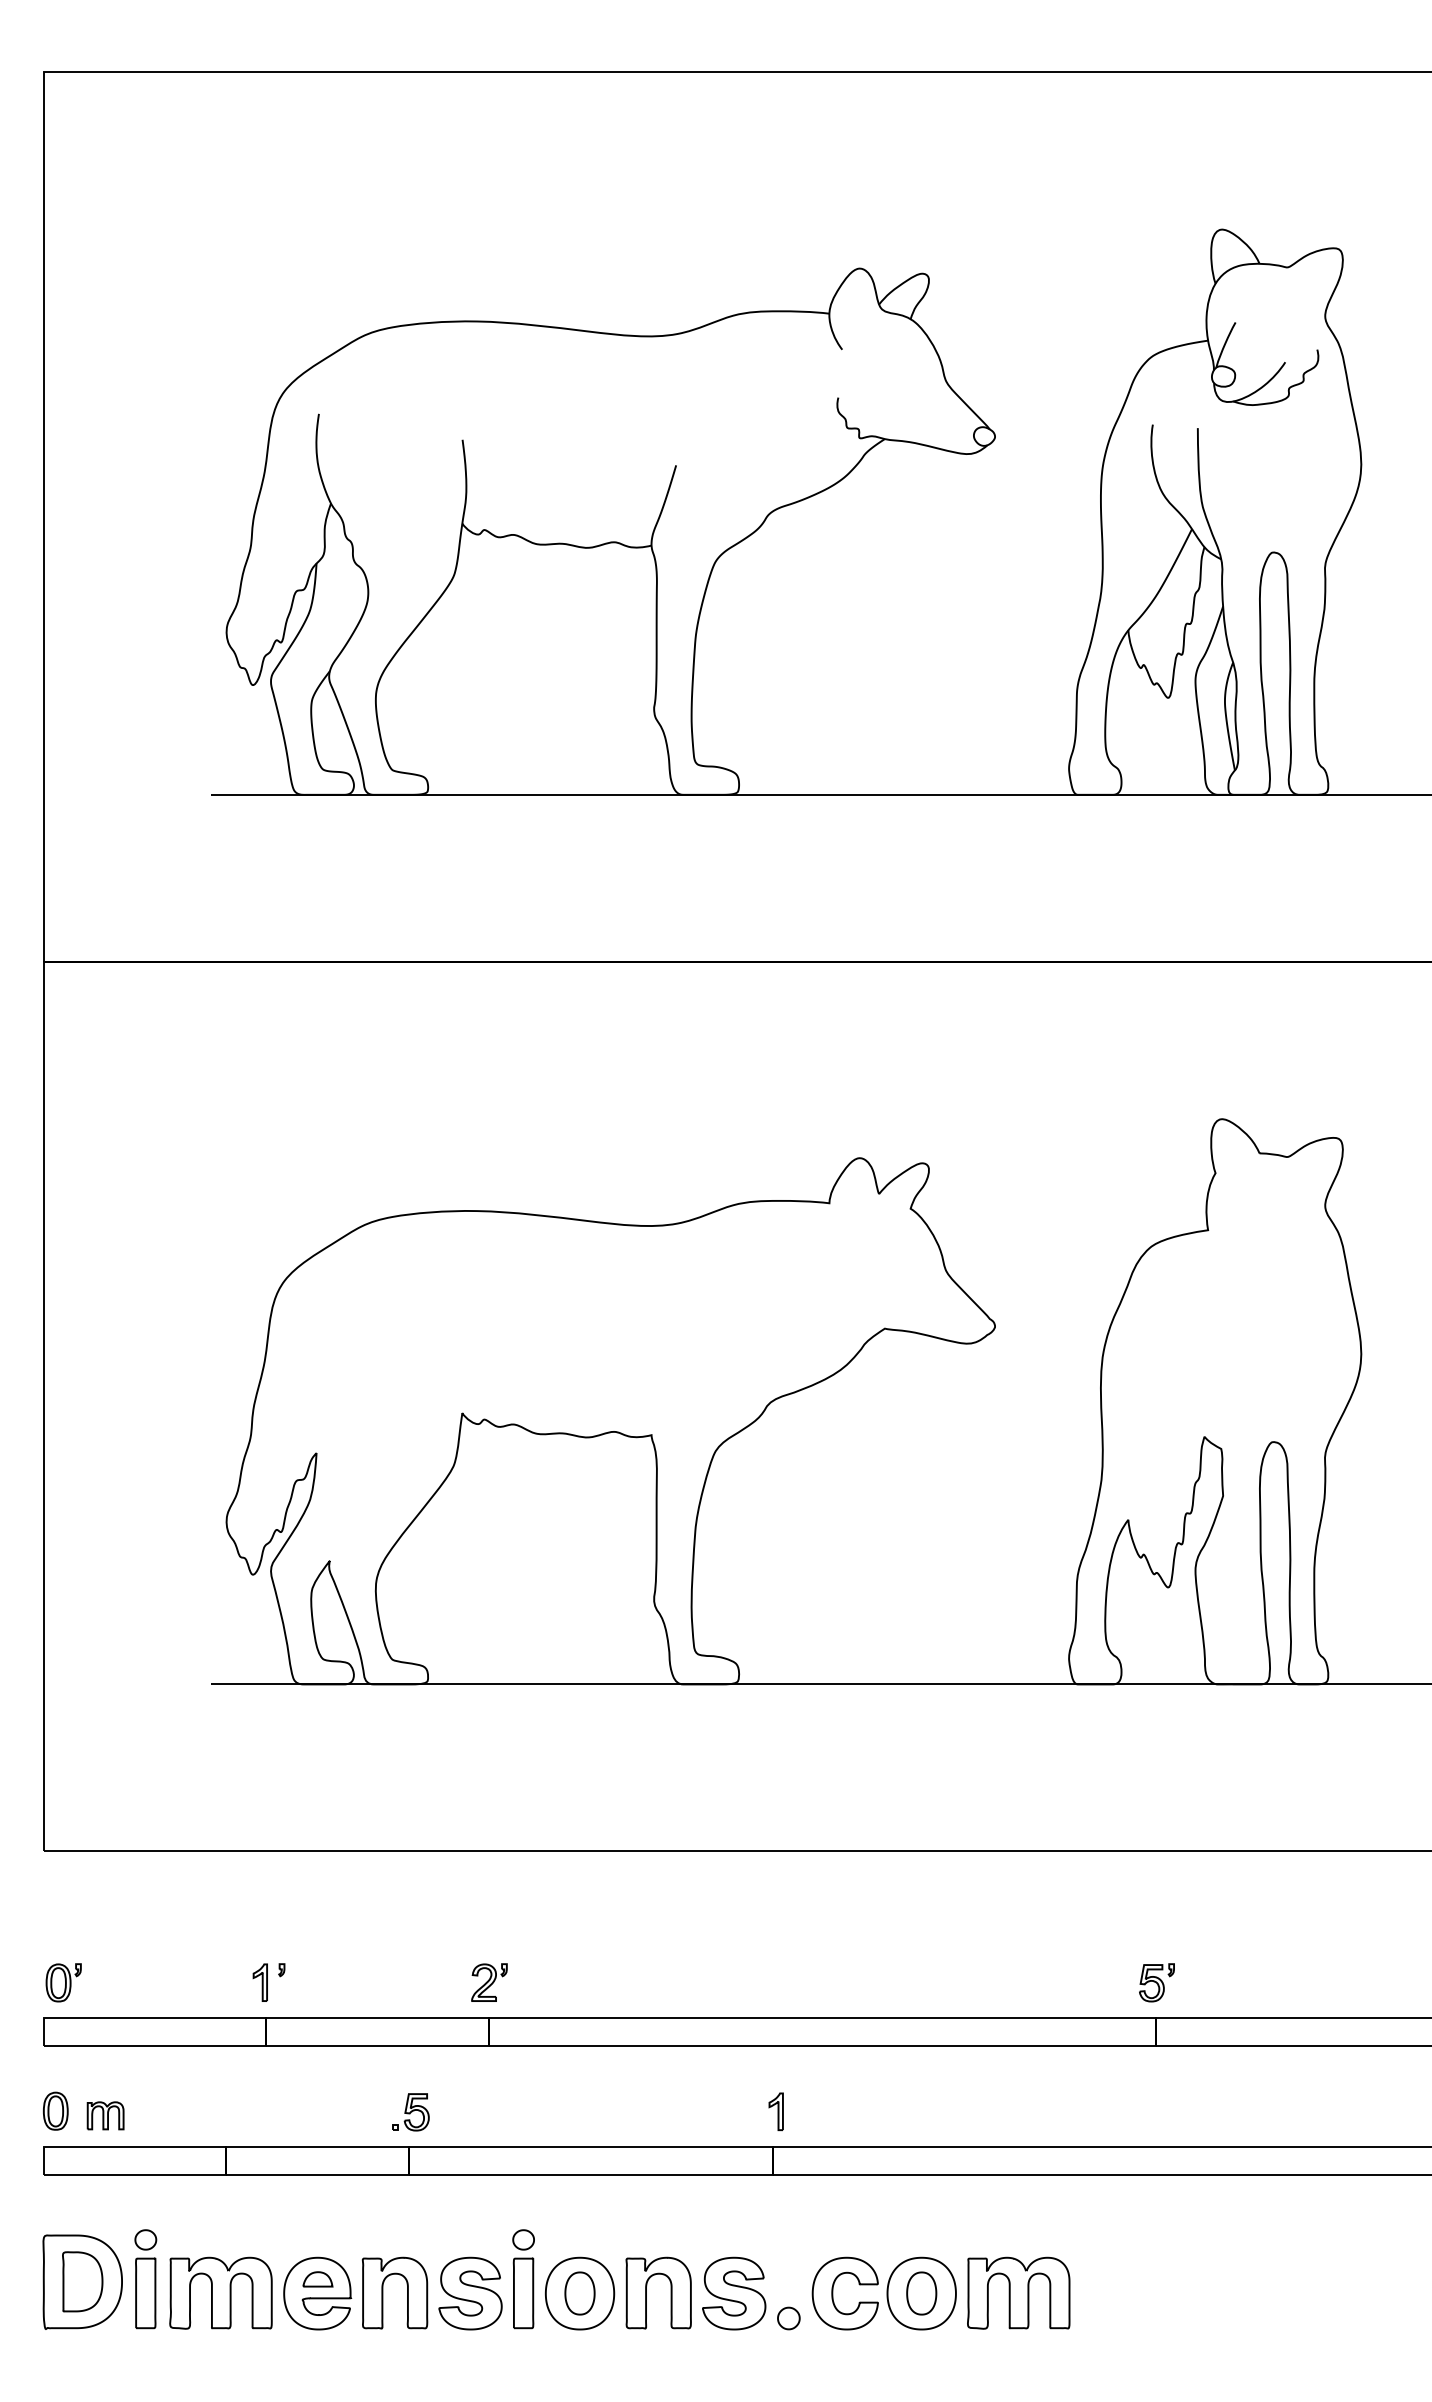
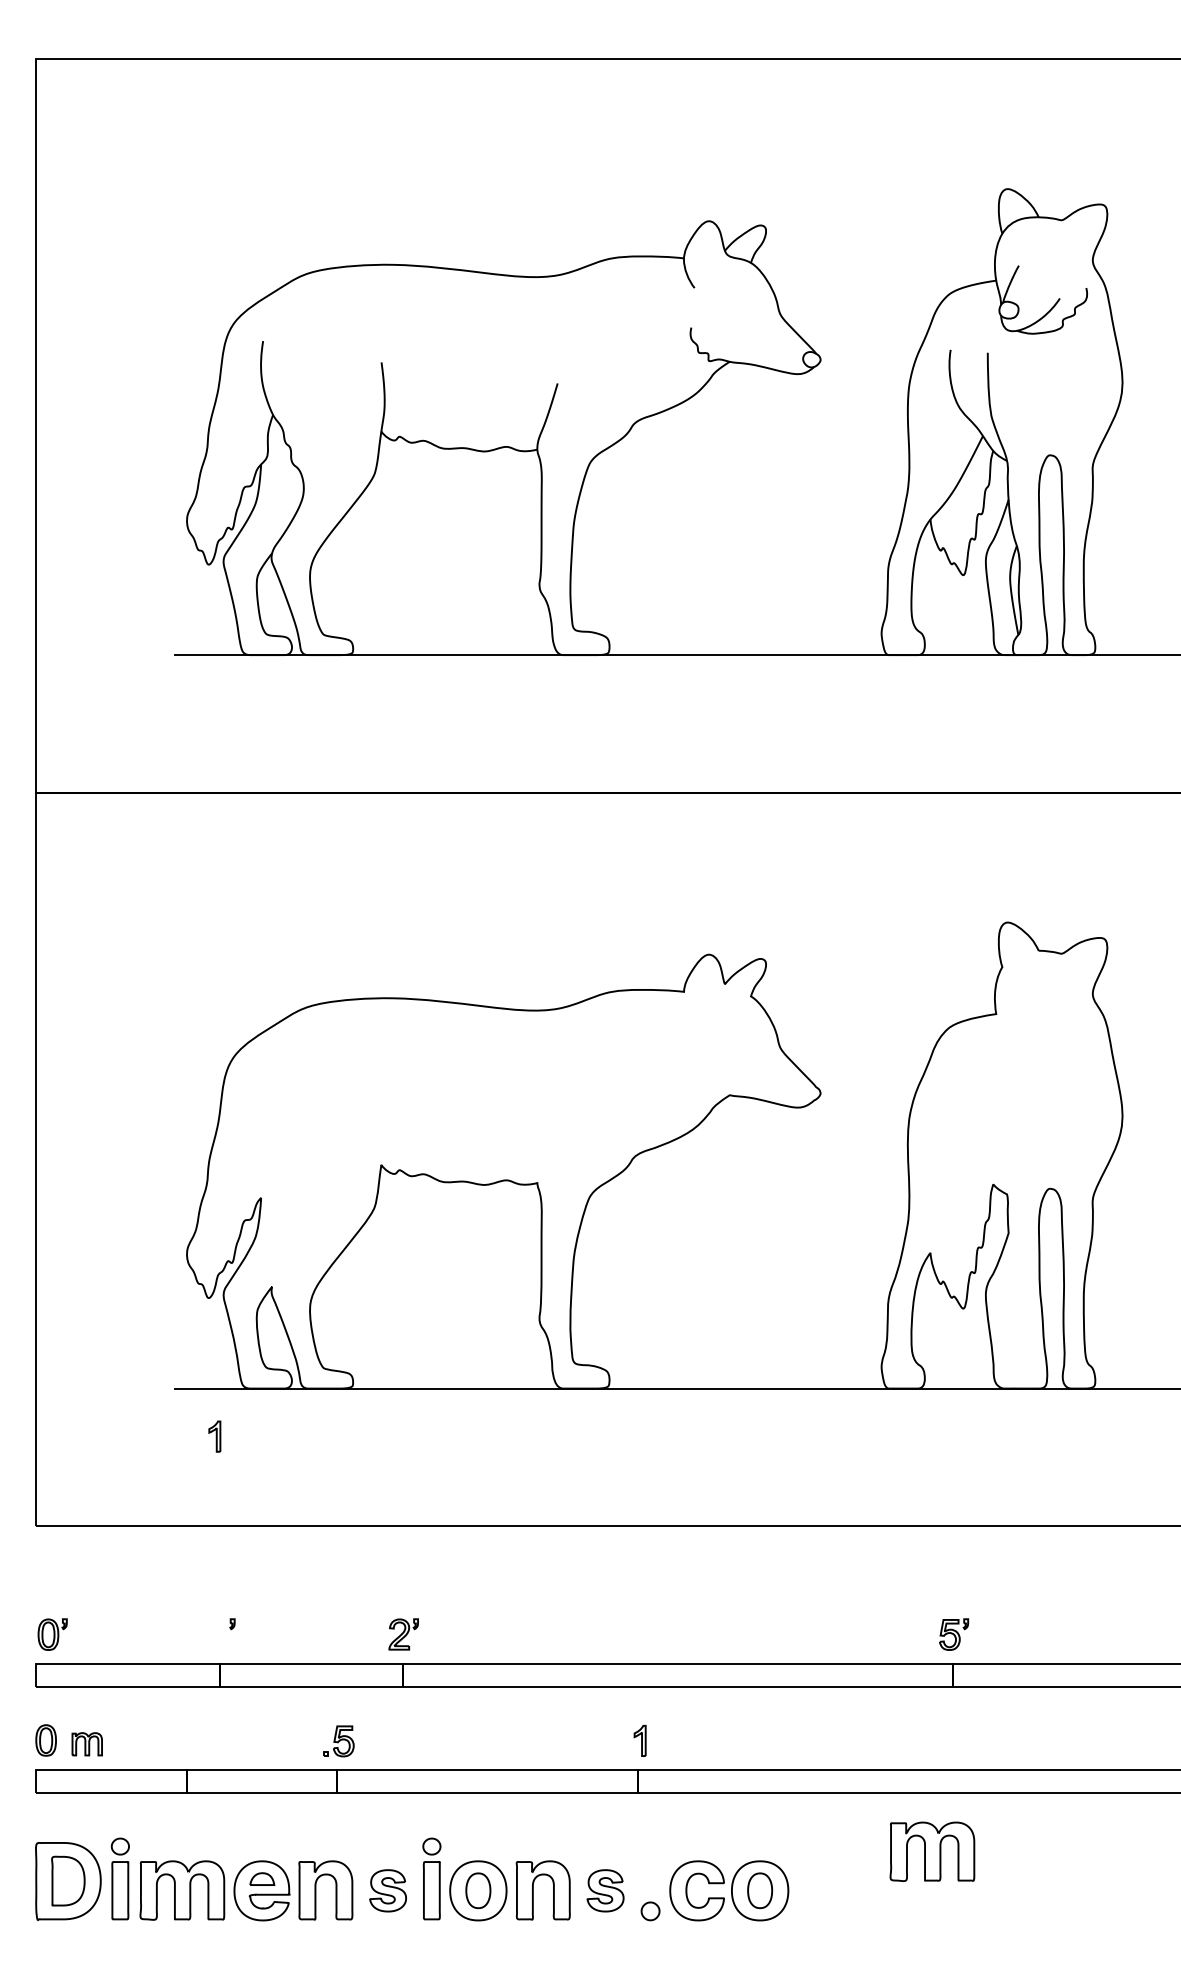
part: (259, 1982) -> (214, 1436), moved
part: (1018, 2292) -> (932, 1851), moved
part: (470, 2293) -> (388, 1890), size x0.7
part: (734, 2293) -> (605, 1890), size x0.7

